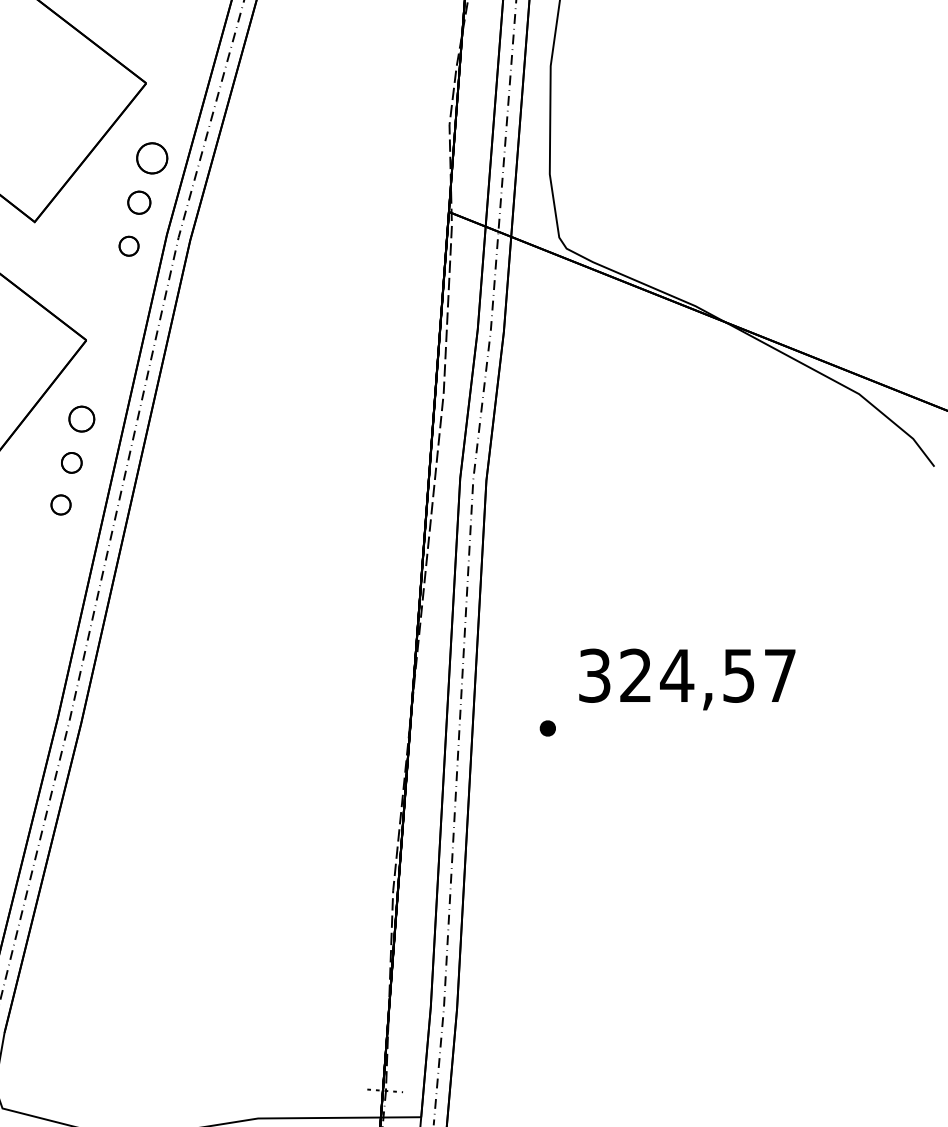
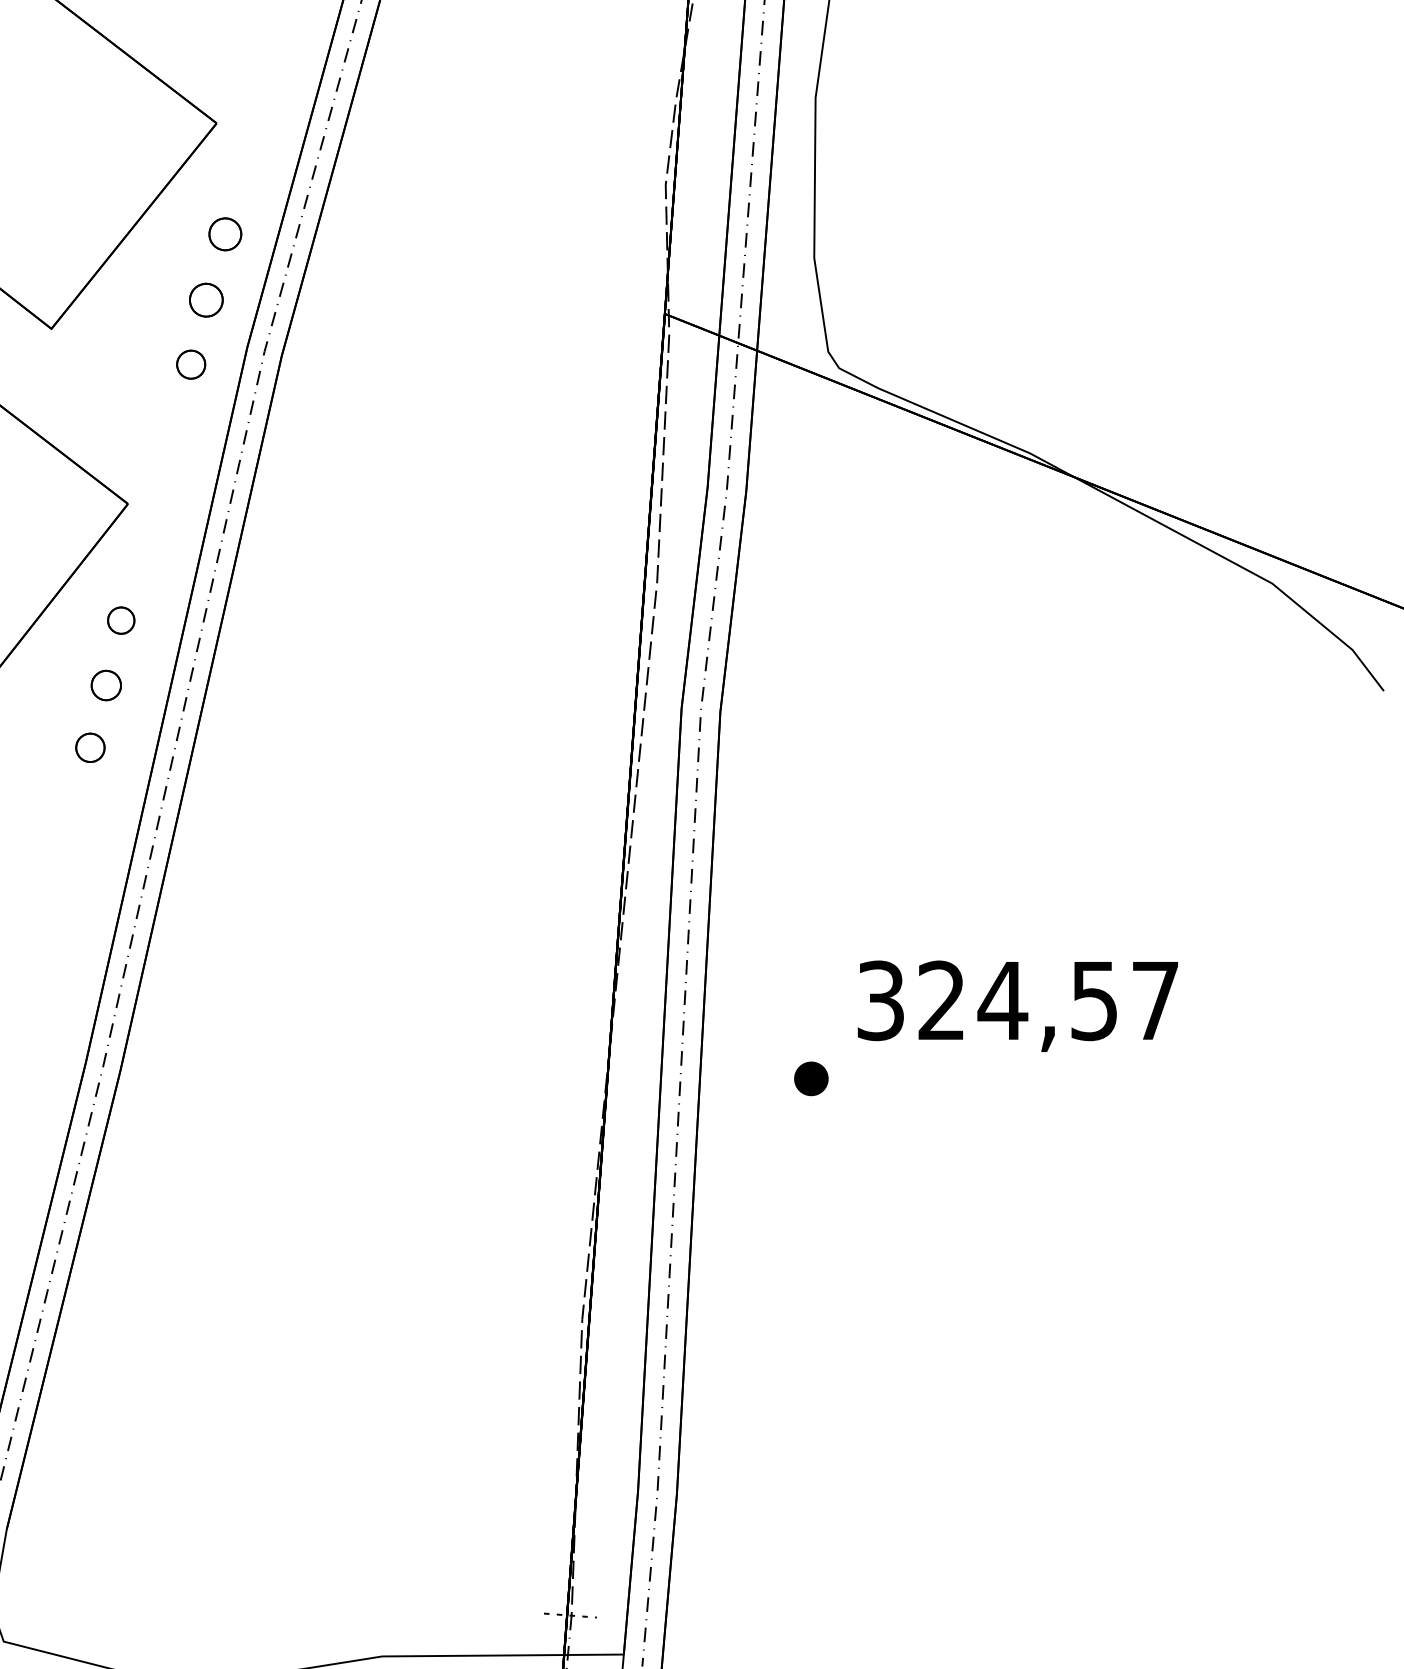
part: (151, 157) -> (224, 233), size x0.71
part: (81, 418) -> (120, 619), size x0.71
part: (547, 728) -> (810, 1078), size x1.43

